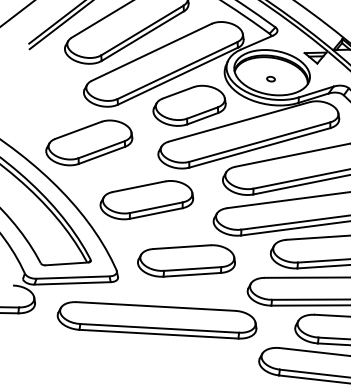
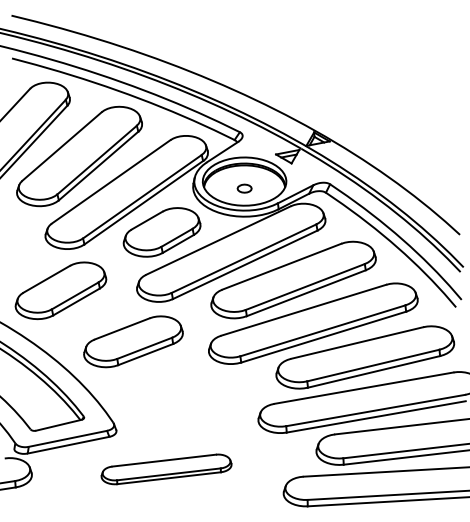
part: (270, 78) -> (244, 188), size x1.6
part: (186, 261) -> (187, 400), removed
part: (157, 320) -> (166, 469), size x0.6

